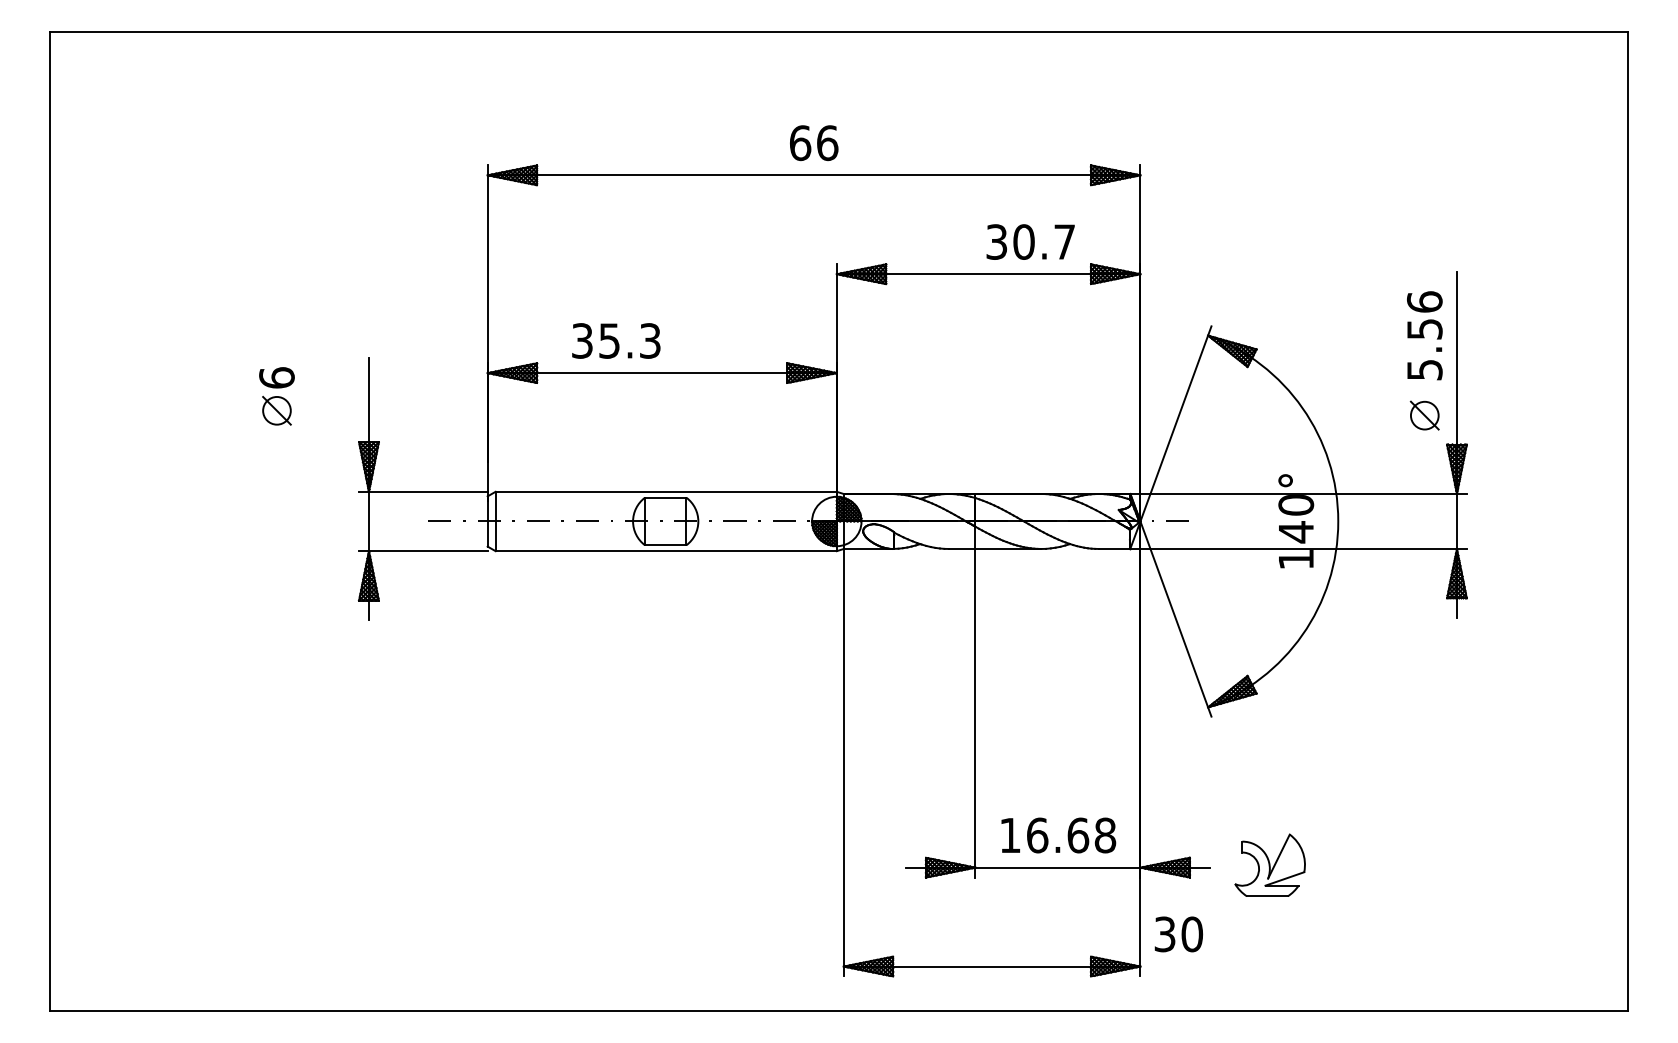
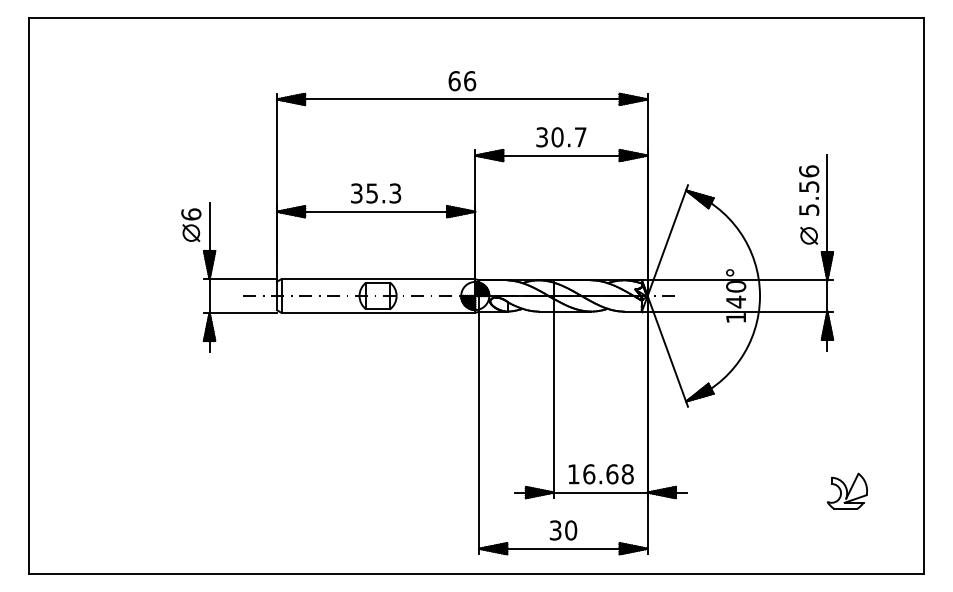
text: (1030, 242) -> (561, 137), moved
text: (617, 340) -> (376, 193), moved
part: (277, 397) -> (191, 225), moved
part: (1268, 864) -> (846, 490), moved
text: (1178, 934) -> (563, 530), moved

